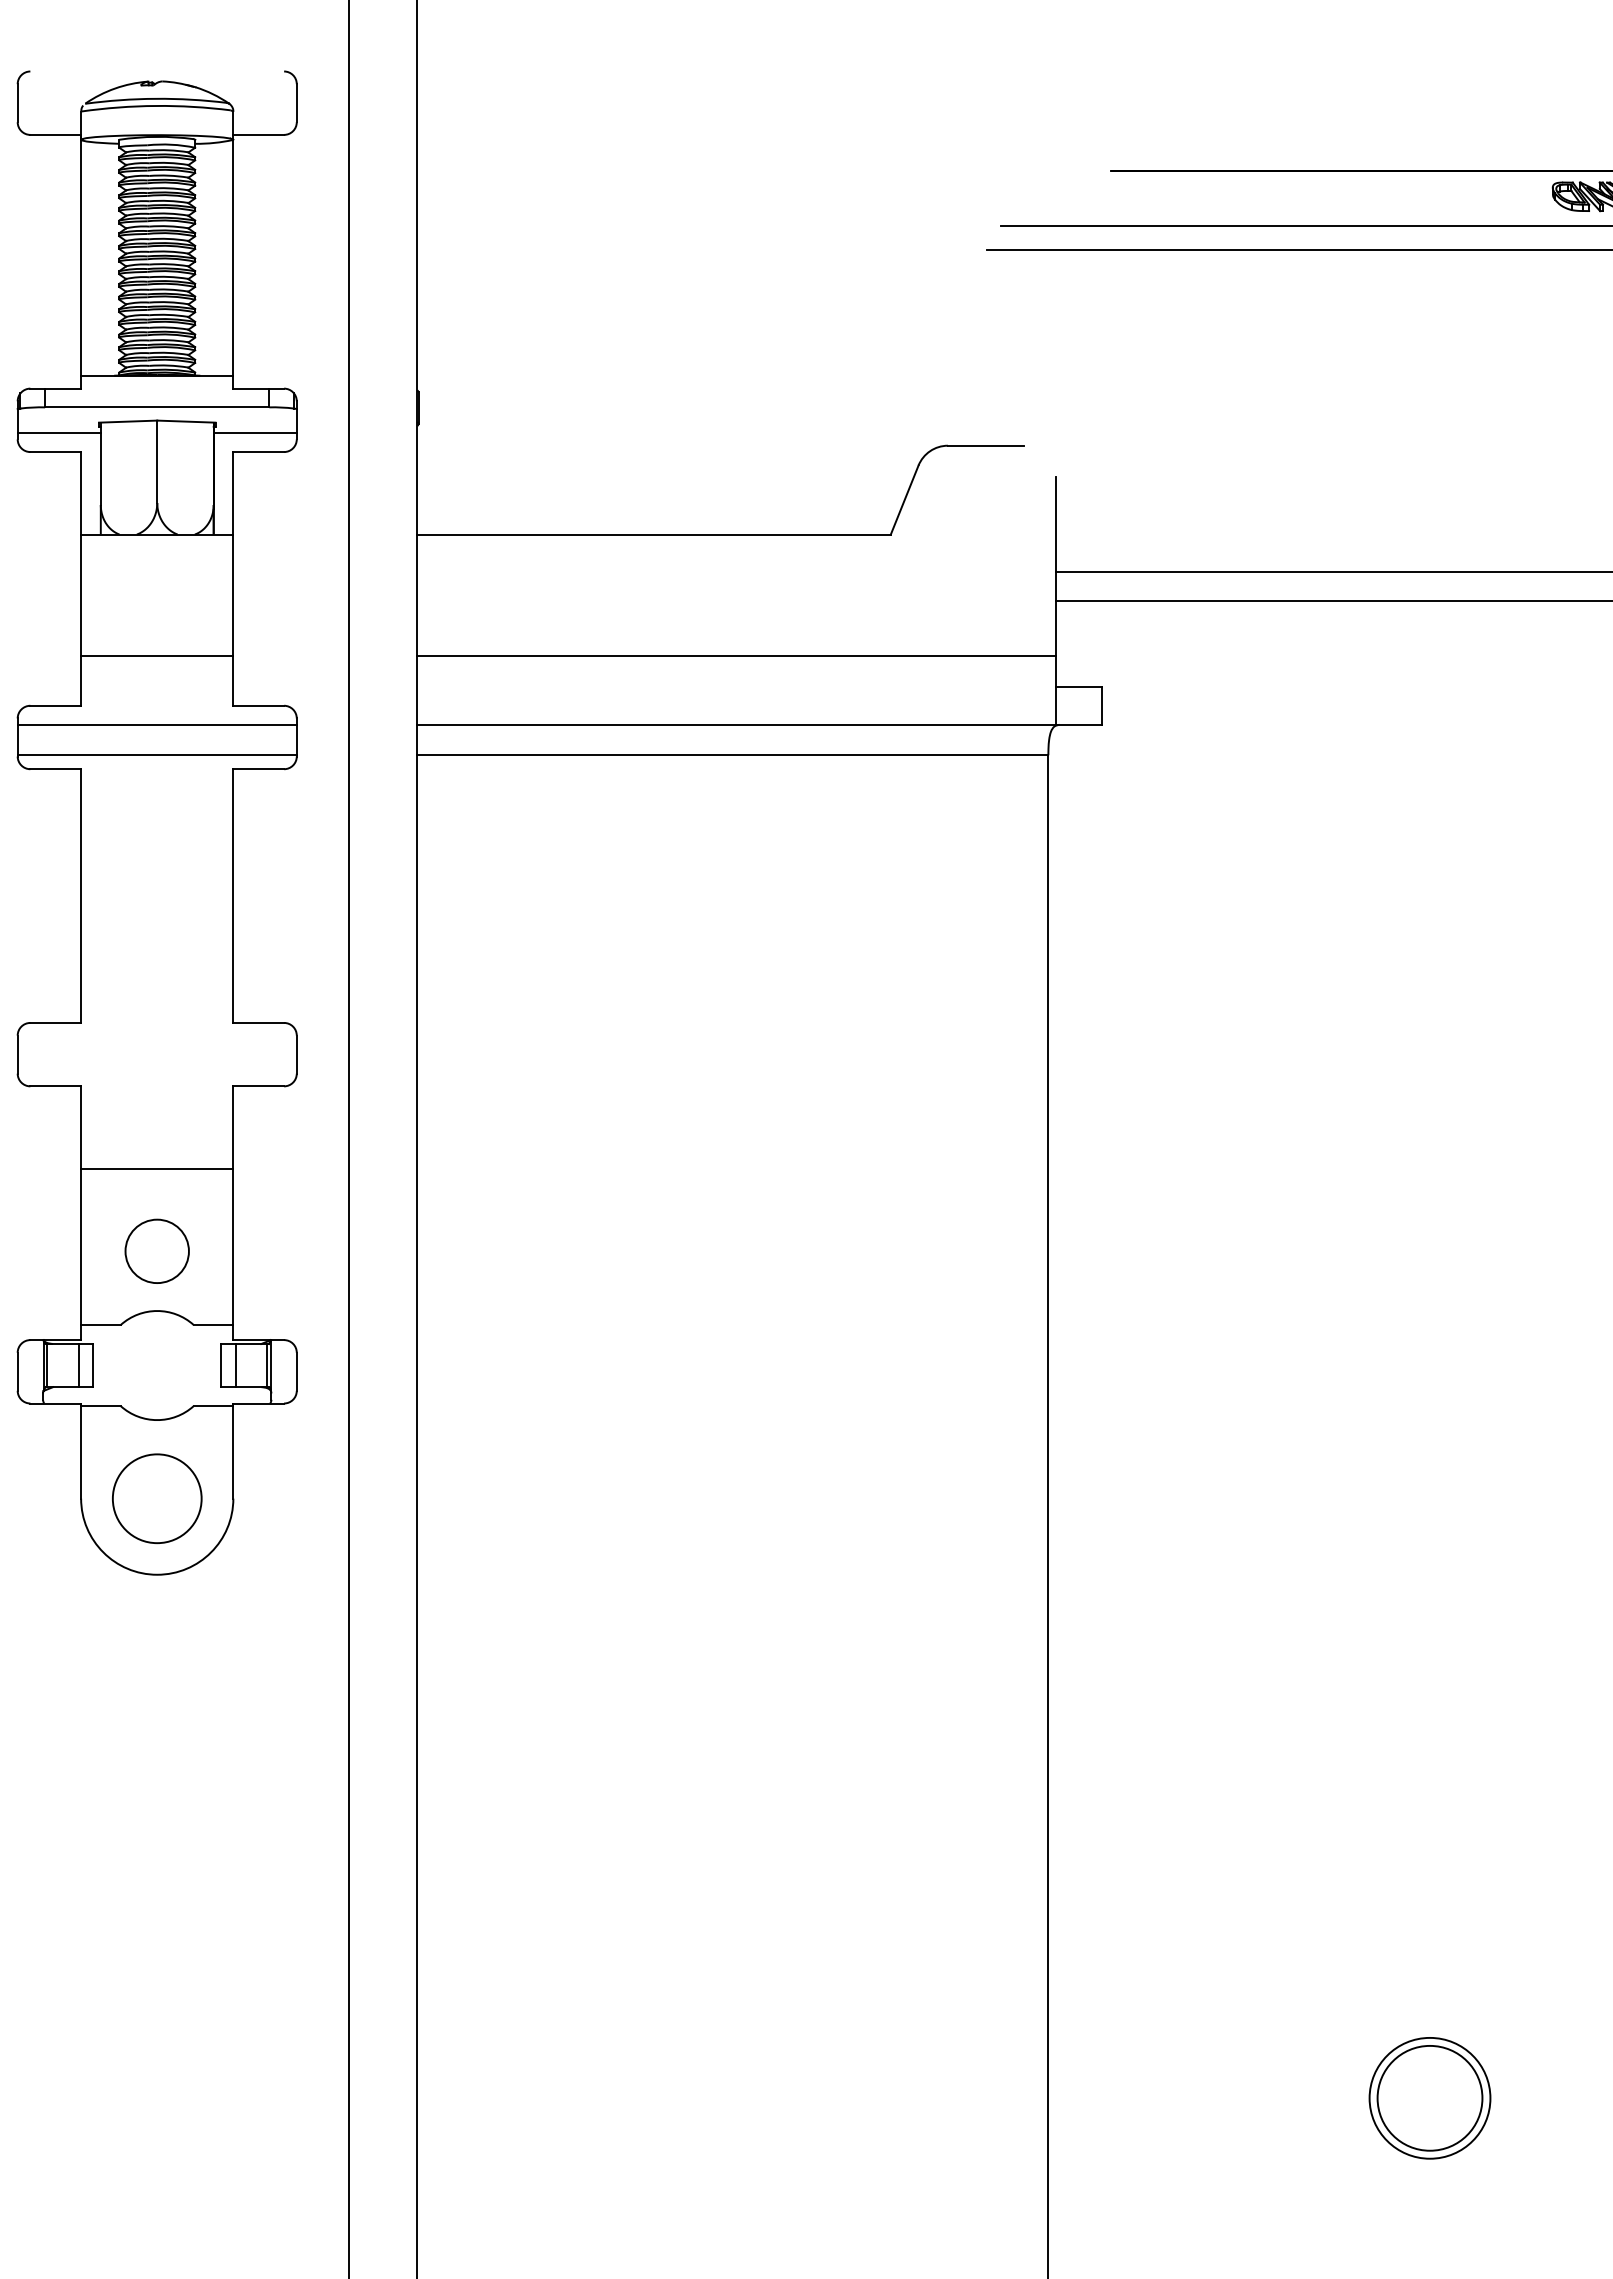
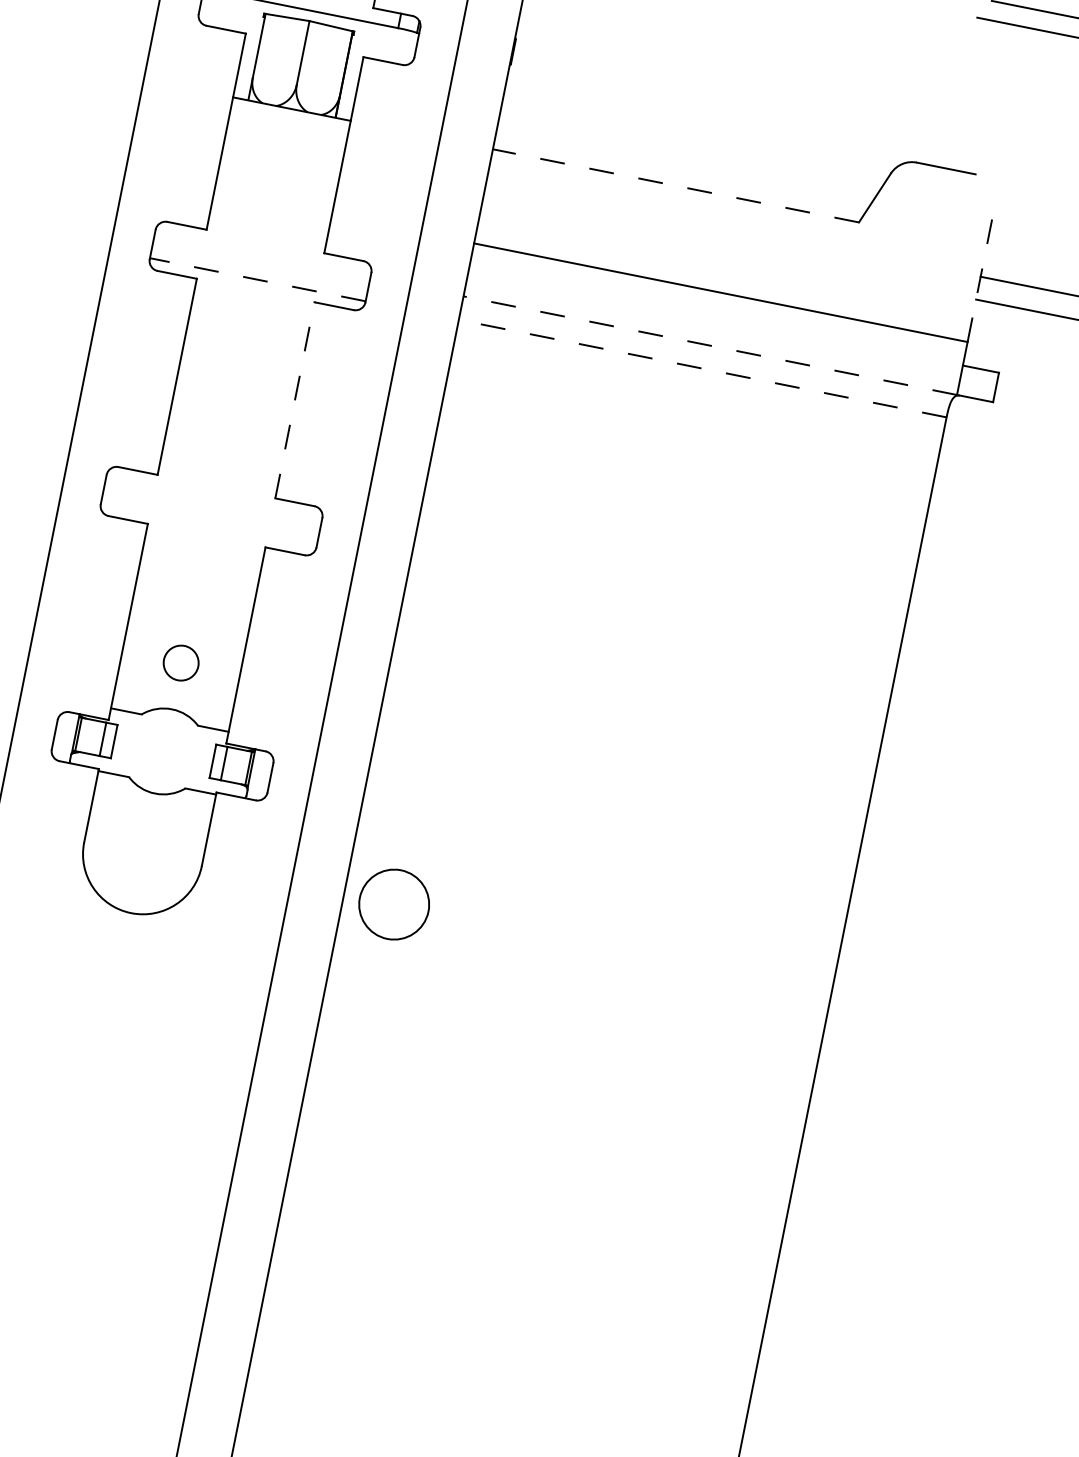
line: (58, 432) -> (231, 15), removed
line: (254, 432) -> (382, 45), removed
line: (654, 534) -> (676, 185), solid -> dashed
line: (1055, 566) -> (981, 272), solid -> dashed
line: (157, 656) -> (273, 203), removed
line: (156, 724) -> (262, 255), removed
line: (736, 724) -> (710, 345), solid -> dashed
line: (157, 755) -> (258, 279), solid -> dashed
line: (732, 755) -> (702, 368), solid -> dashed
line: (233, 896) -> (294, 400), solid -> dashed
line: (157, 1168) -> (194, 599), removed
circle: (156, 1250) -> (180, 662), size x0.7
circle: (157, 1498) -> (394, 904), moved

